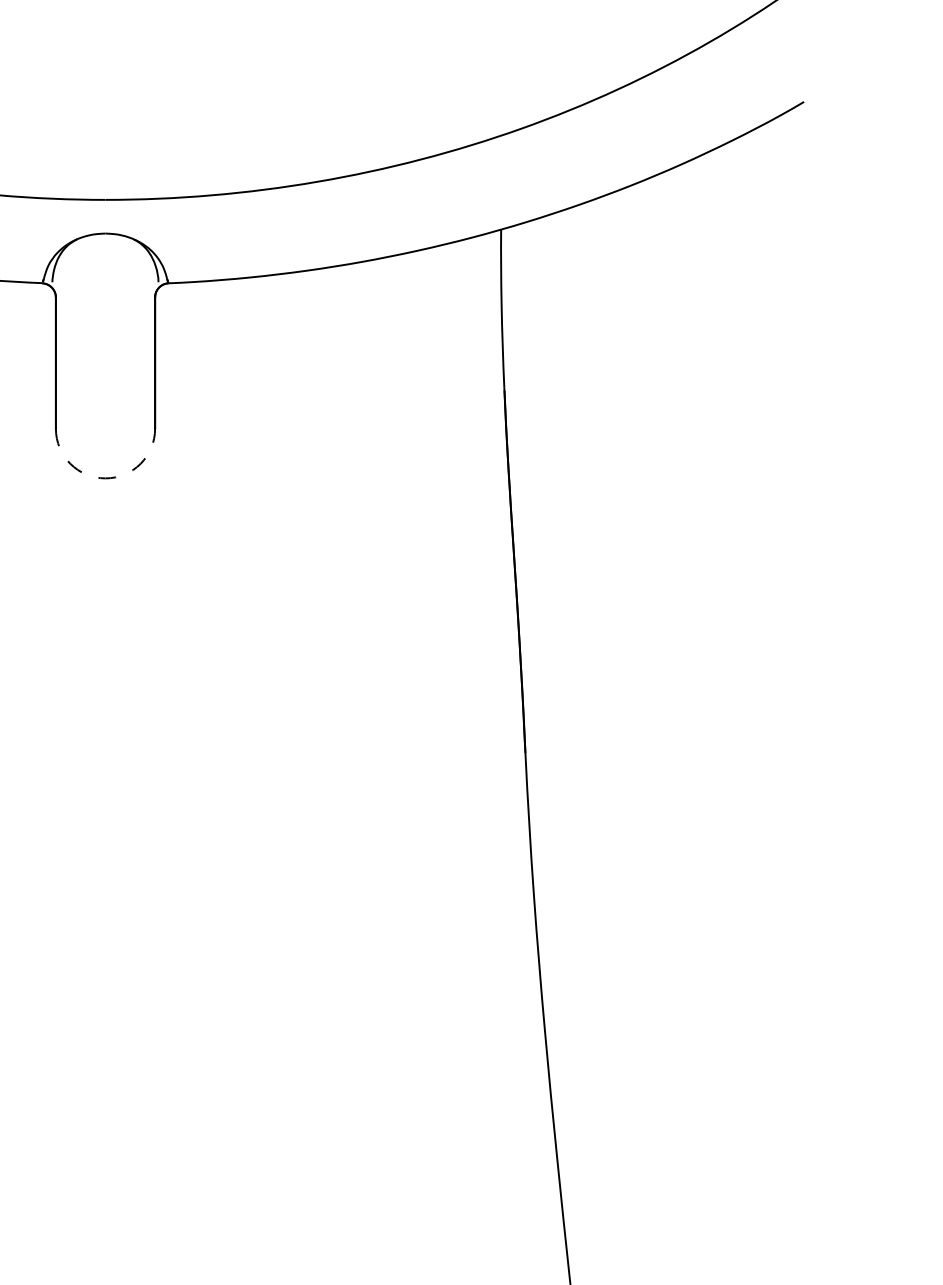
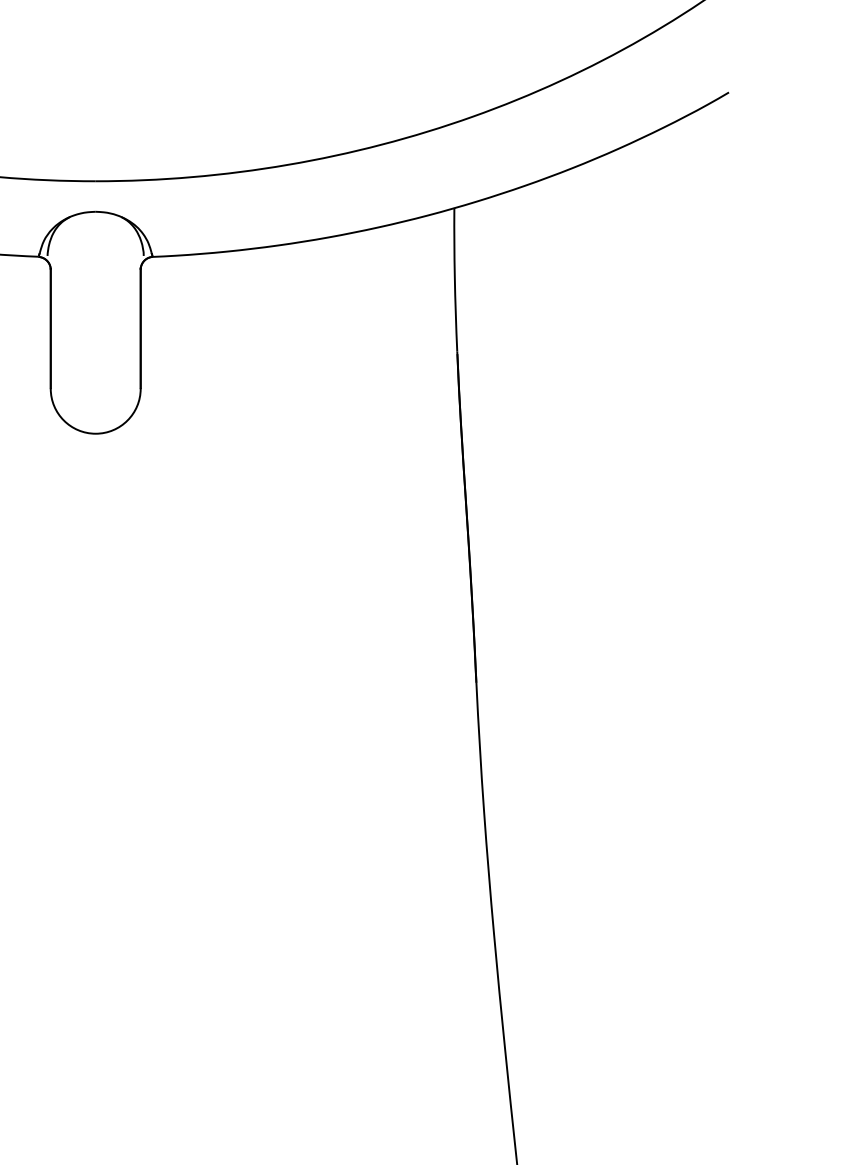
arc: (105, 478) -> (95, 433), dashed -> solid

